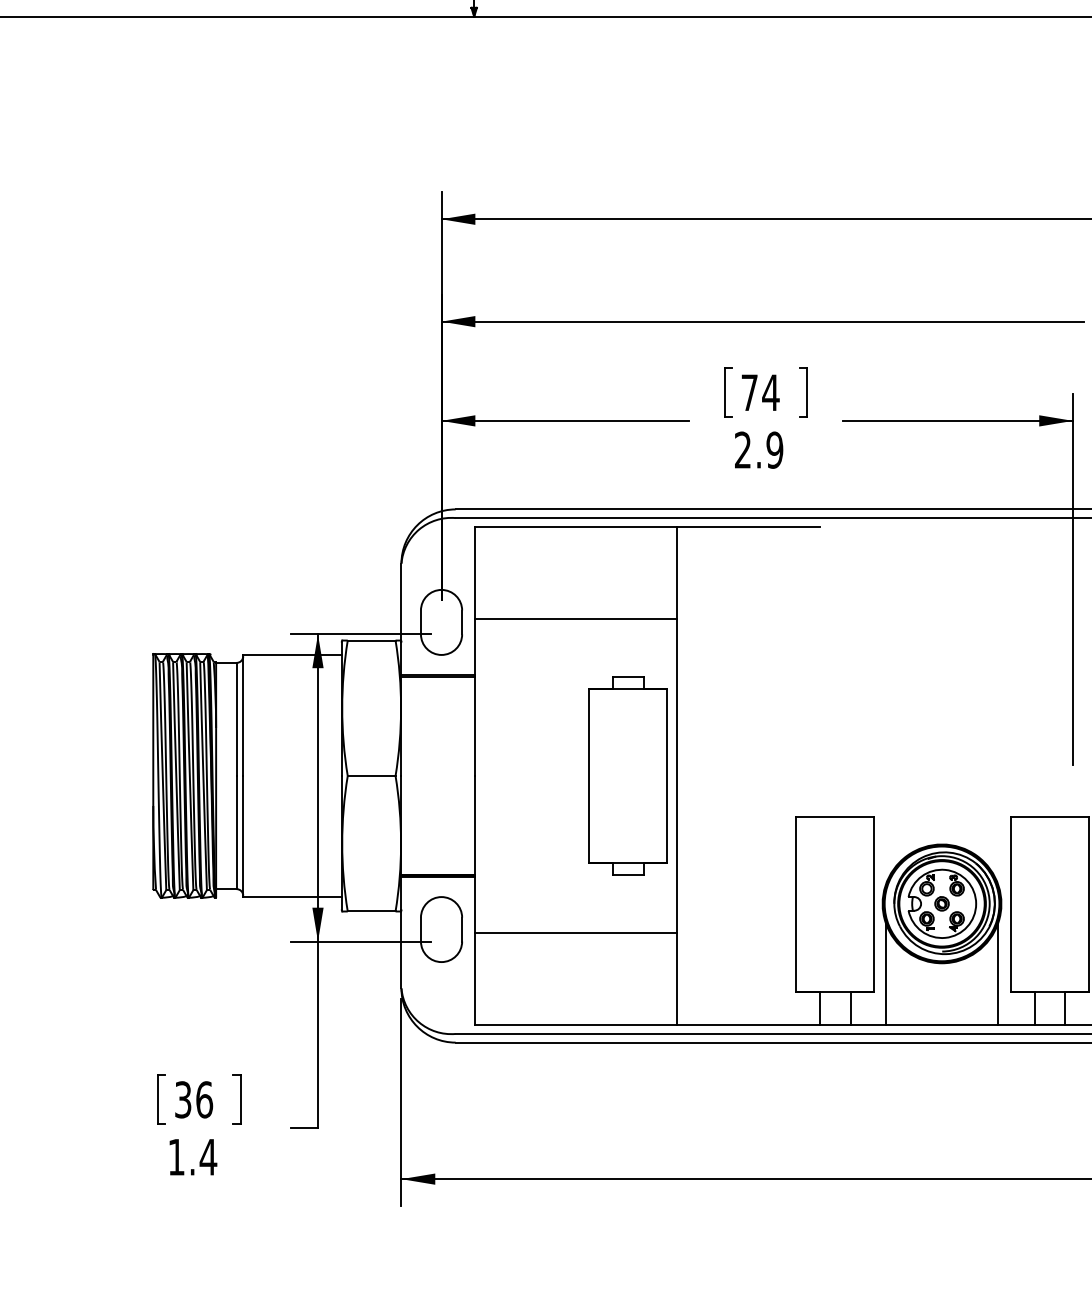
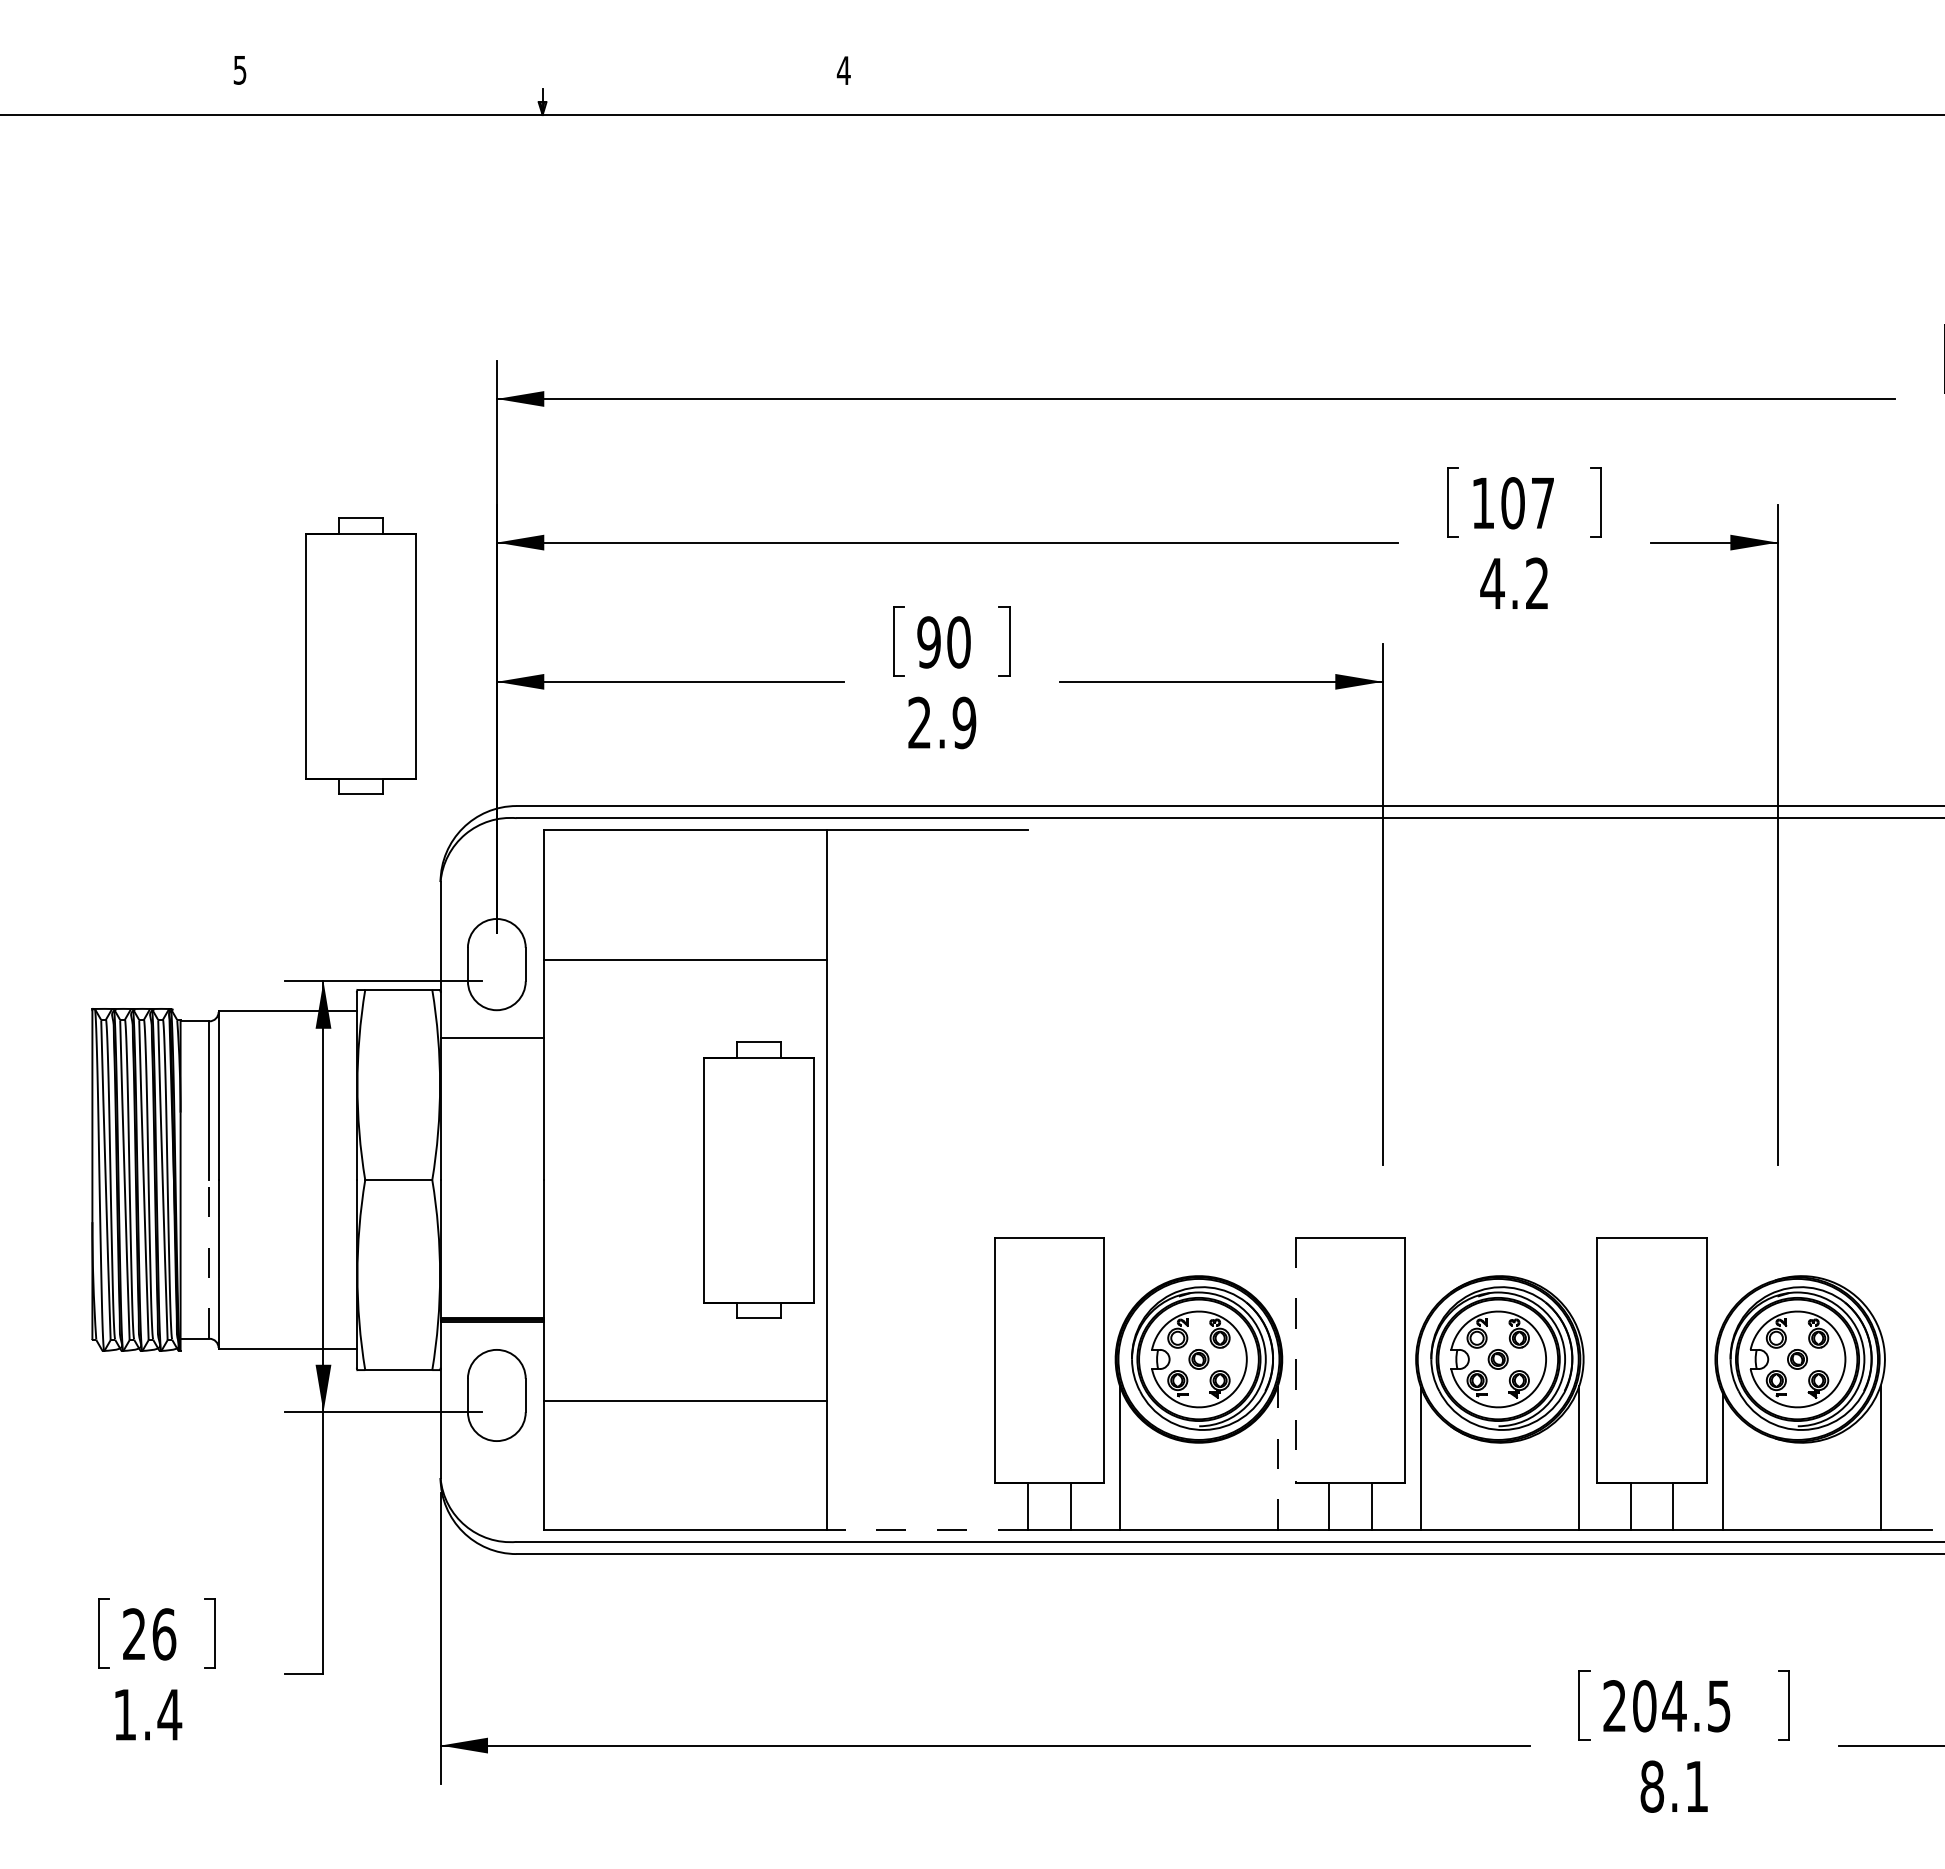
text: (760, 392) -> (944, 642), 74 -> 90
part: (344, 402) -> (360, 655), added
line: (437, 677) -> (491, 1041), removed
line: (236, 831) -> (209, 1258), solid -> dashed
line: (1010, 904) -> (1295, 1360), solid -> dashed
line: (998, 973) -> (1278, 1457), solid -> dashed
line: (748, 1025) -> (927, 1529), solid -> dashed
text: (183, 1099) -> (134, 1634), 36 -> 26

